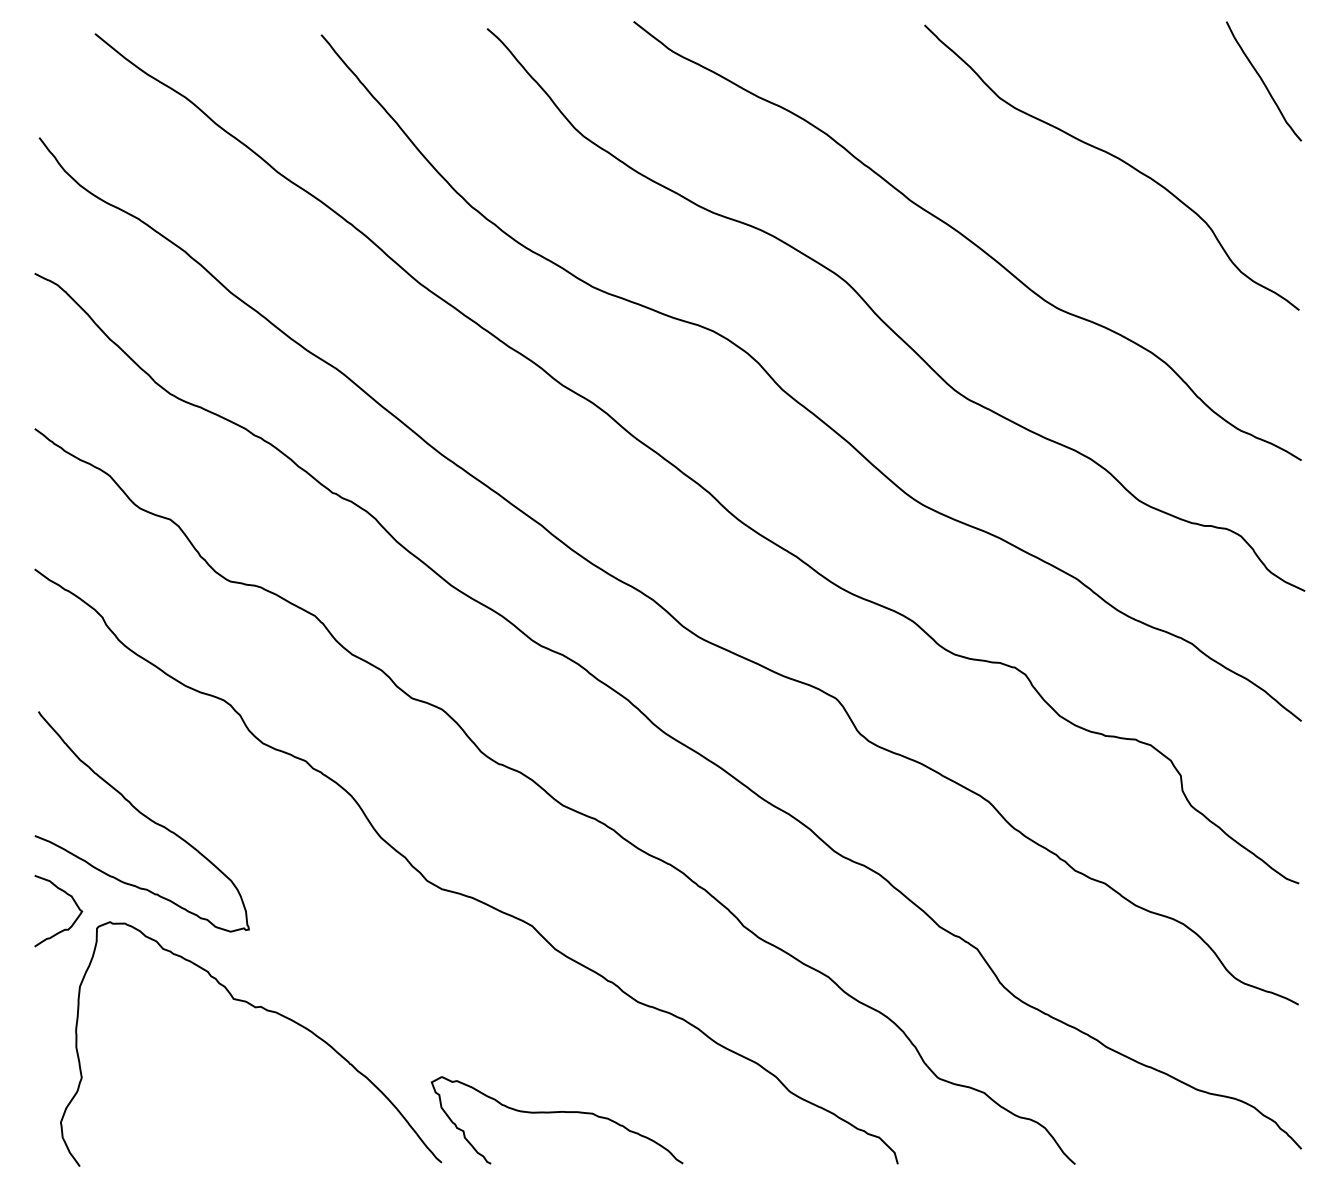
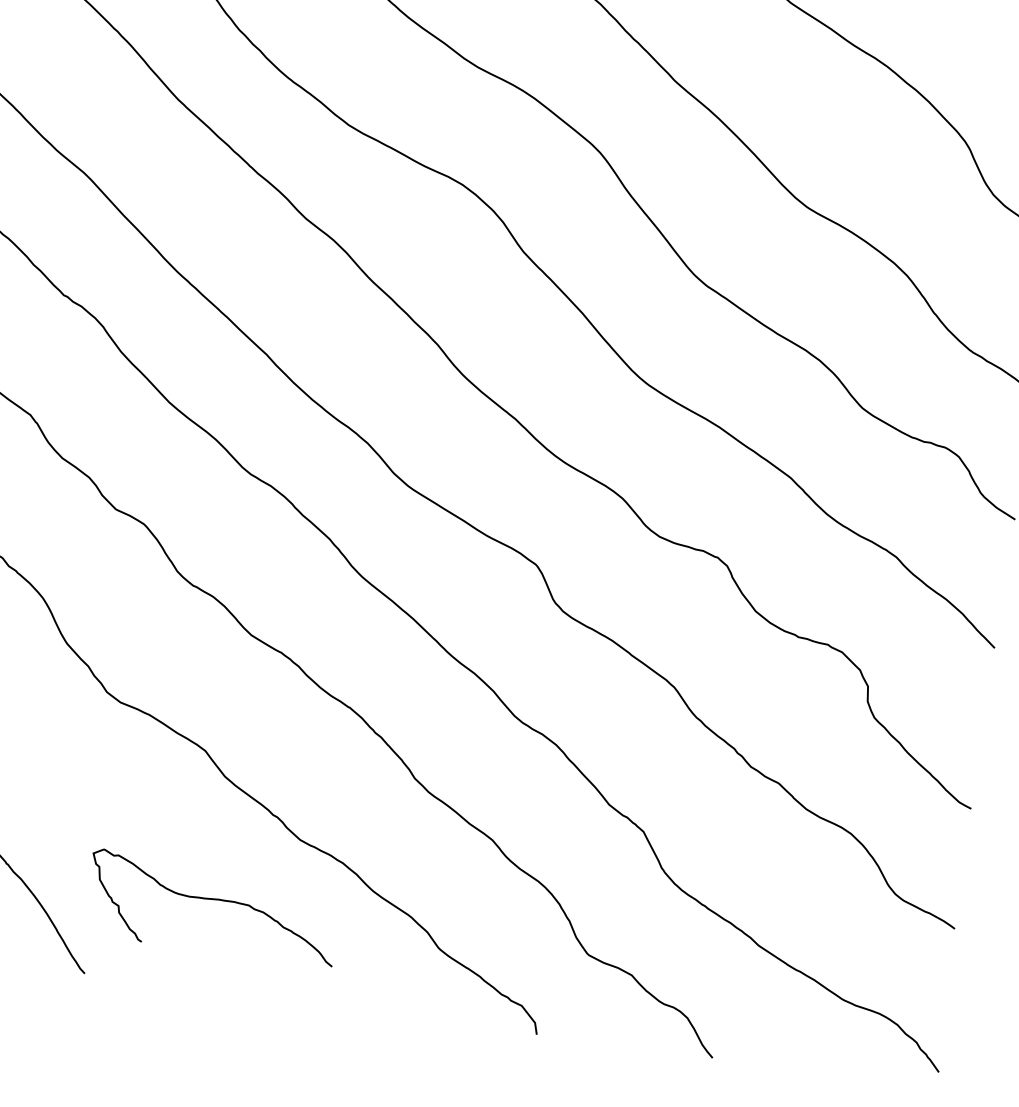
curve: (555, 1113) -> (212, 900), moved

